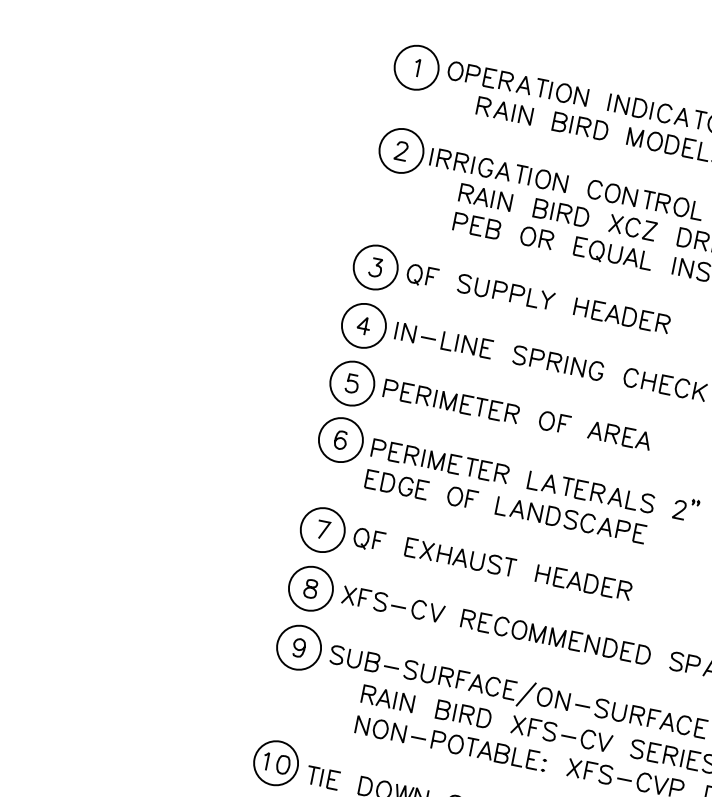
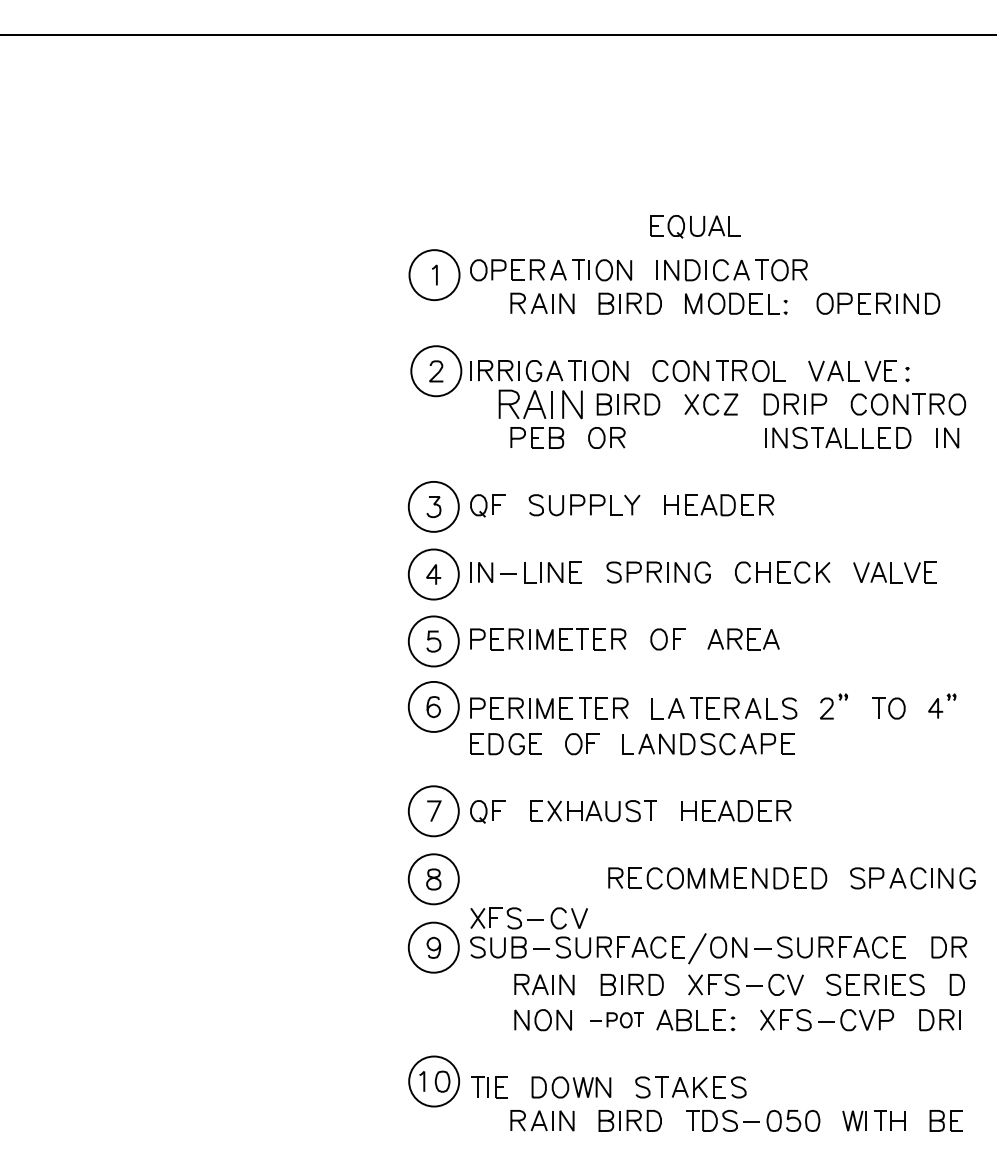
part: (485, 196) -> (540, 403), size x1.4
part: (613, 254) -> (695, 226), moved
part: (392, 604) -> (528, 918), moved
part: (443, 742) -> (616, 1020), size x0.7

